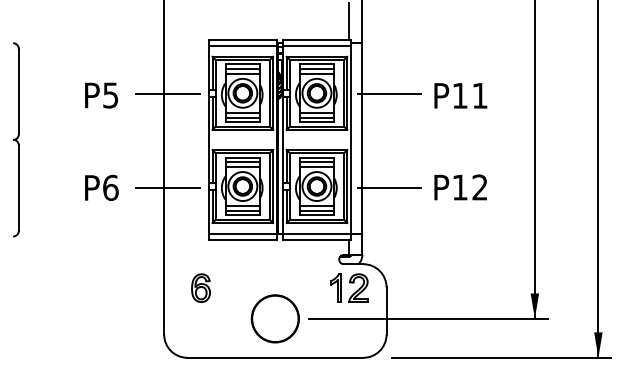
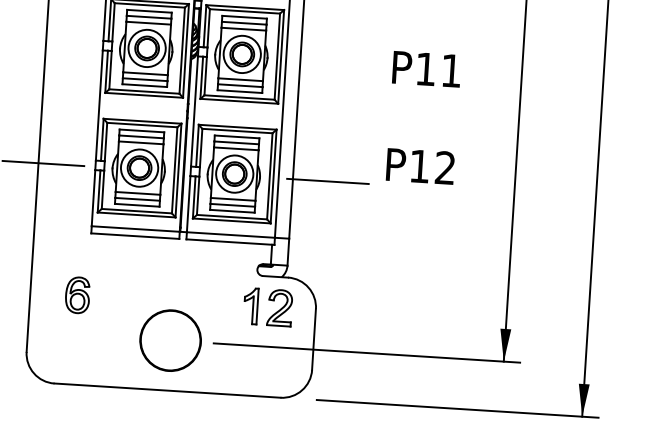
line: (167, 94) -> (50, 43), removed
line: (389, 94) -> (335, 61), removed
text: (460, 187) -> (420, 166), moved

